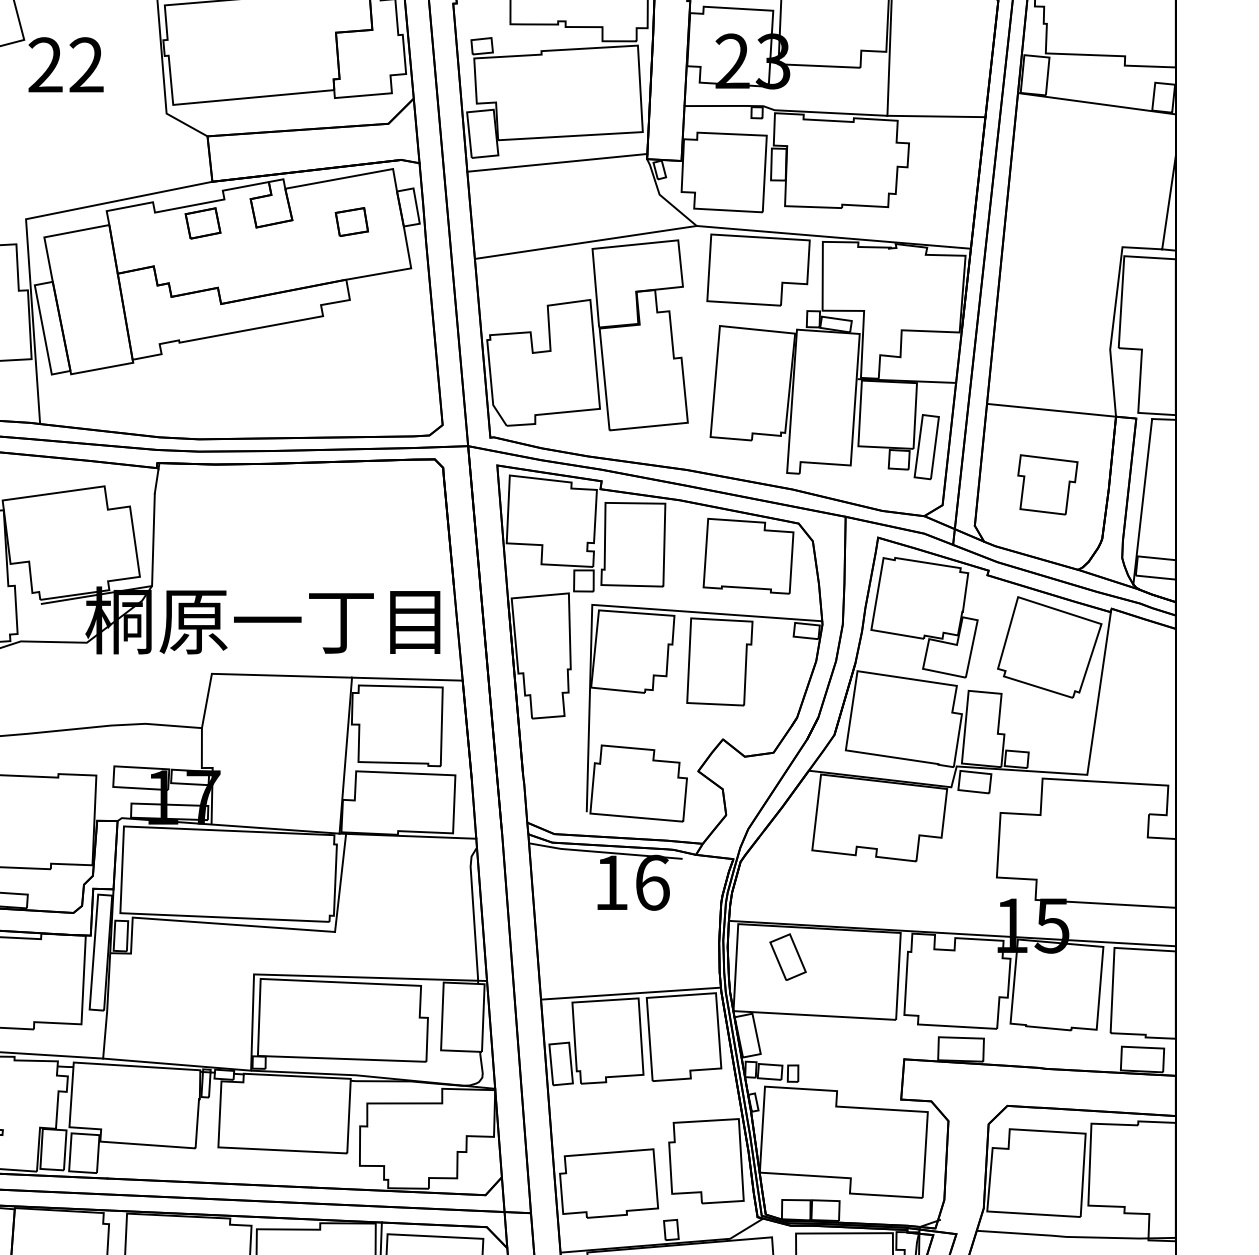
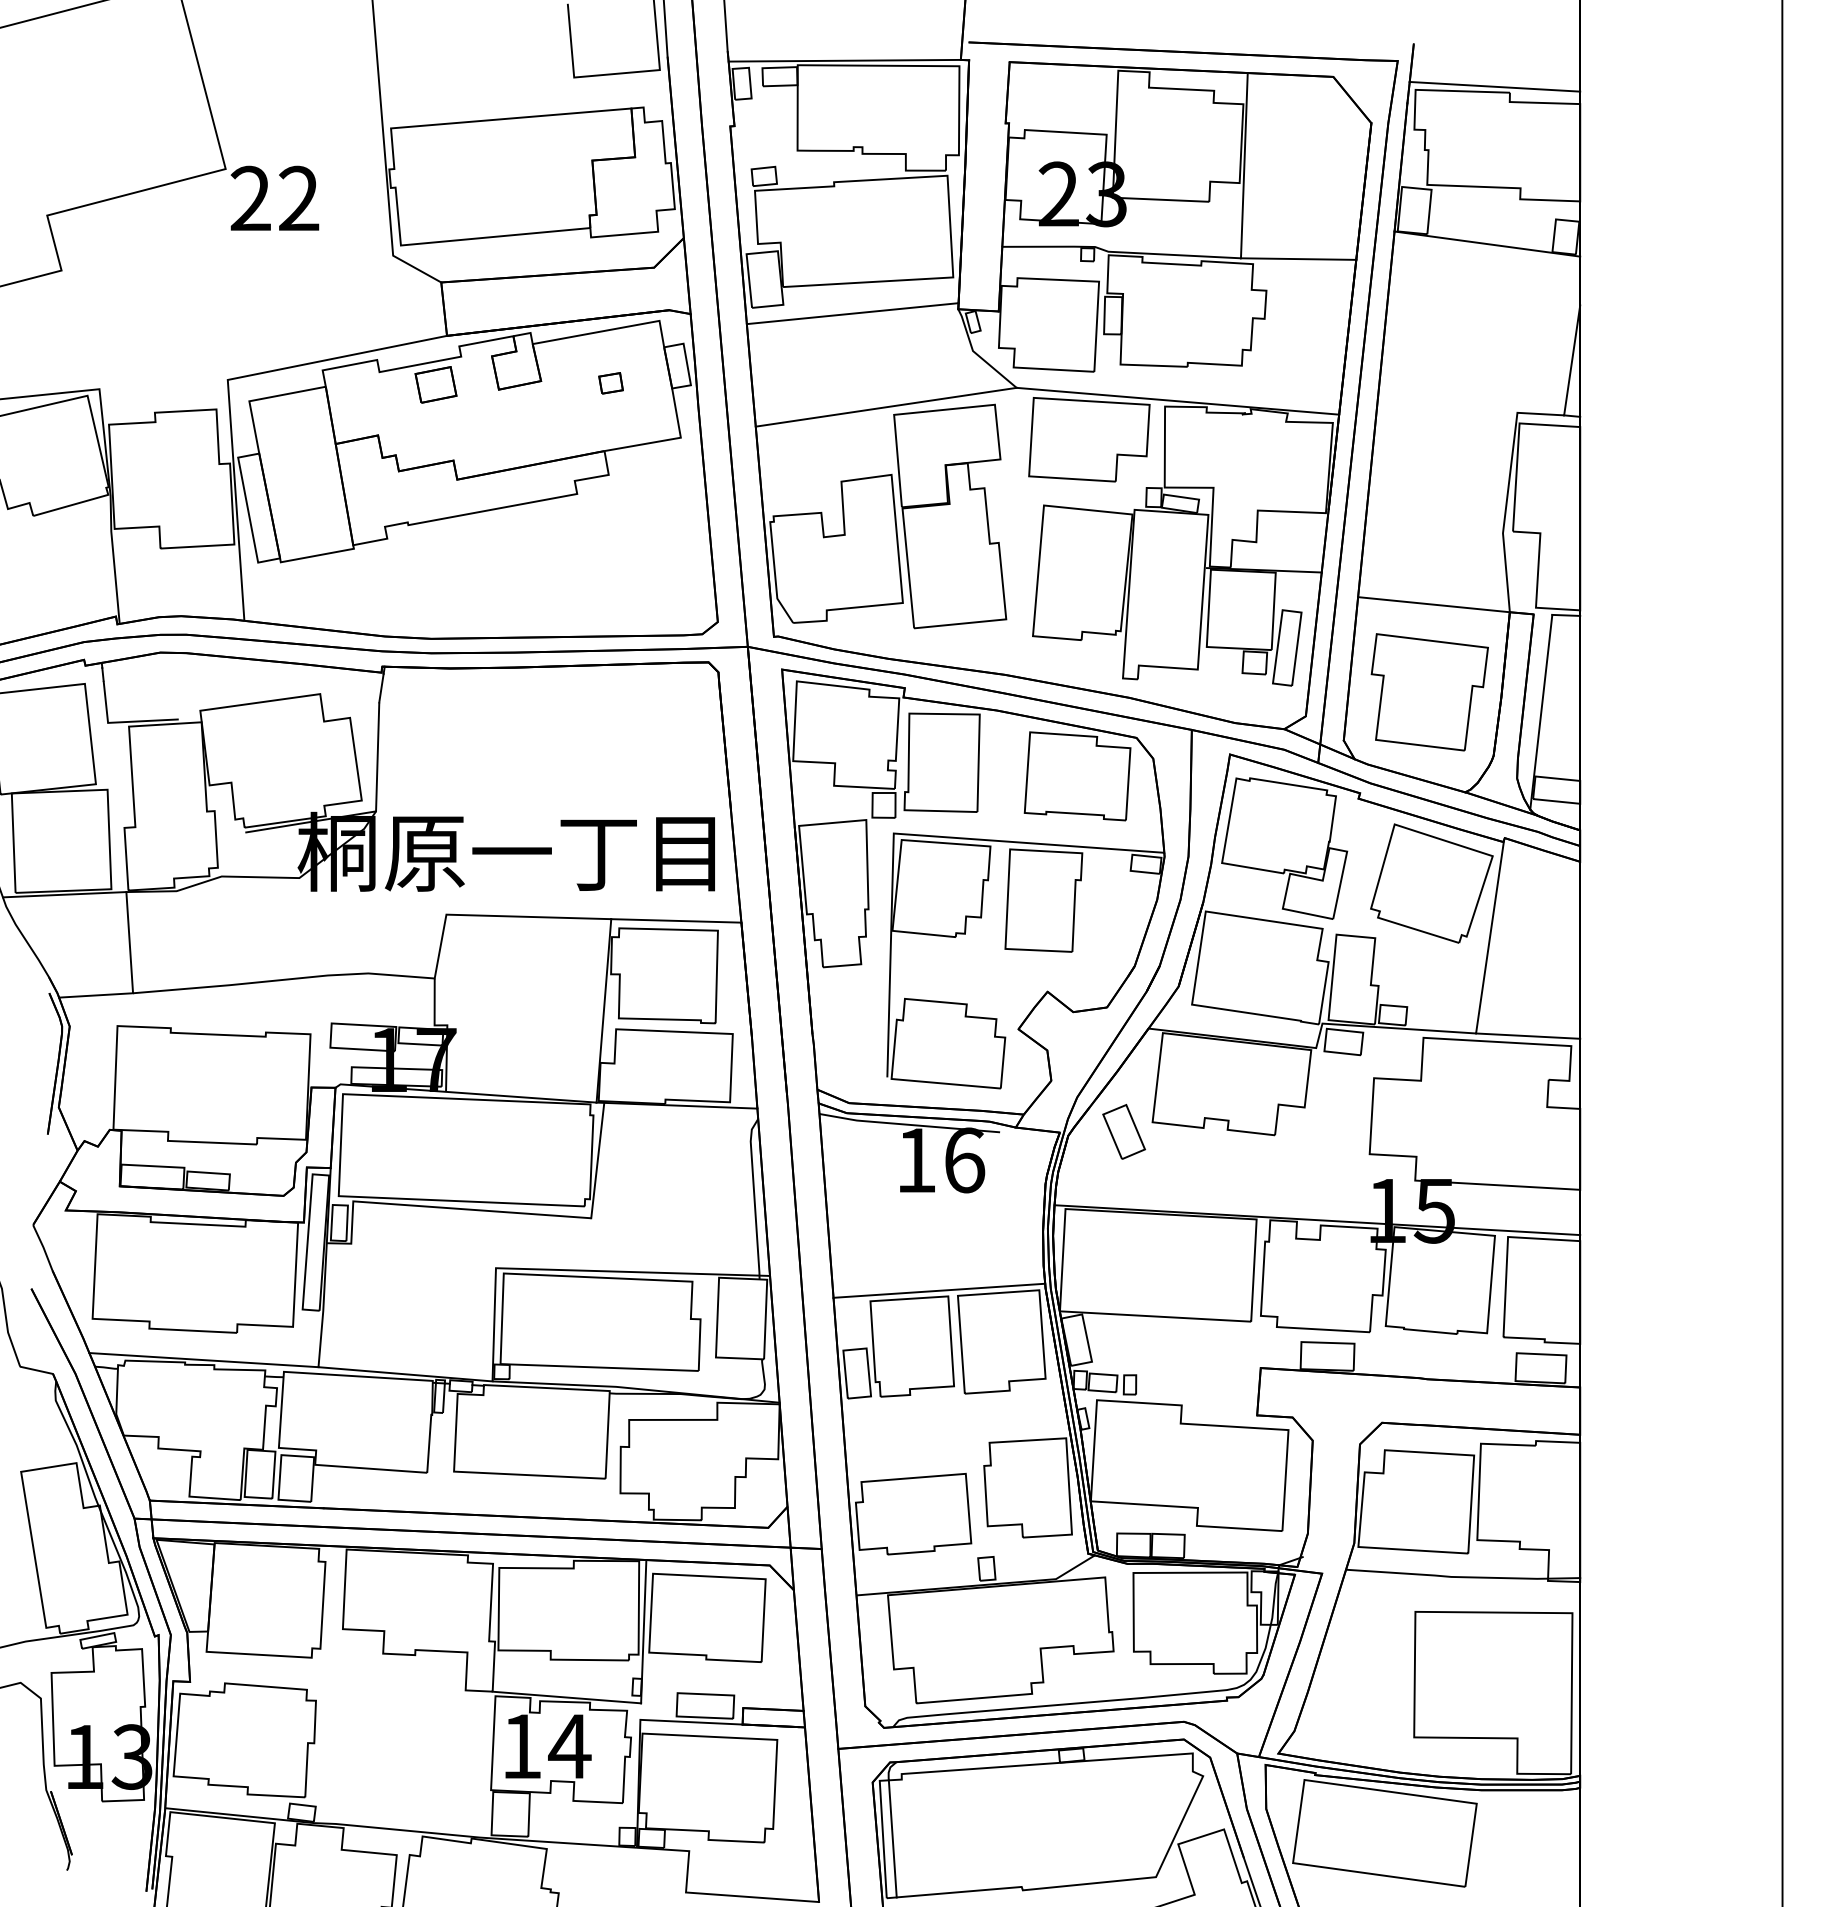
part: (351, 222) -> (610, 383), size x0.62
part: (1047, 484) -> (1429, 692), size x1.67
line: (1131, 776) -> (1528, 1035), added
part: (787, 956) -> (1123, 1131), moved

